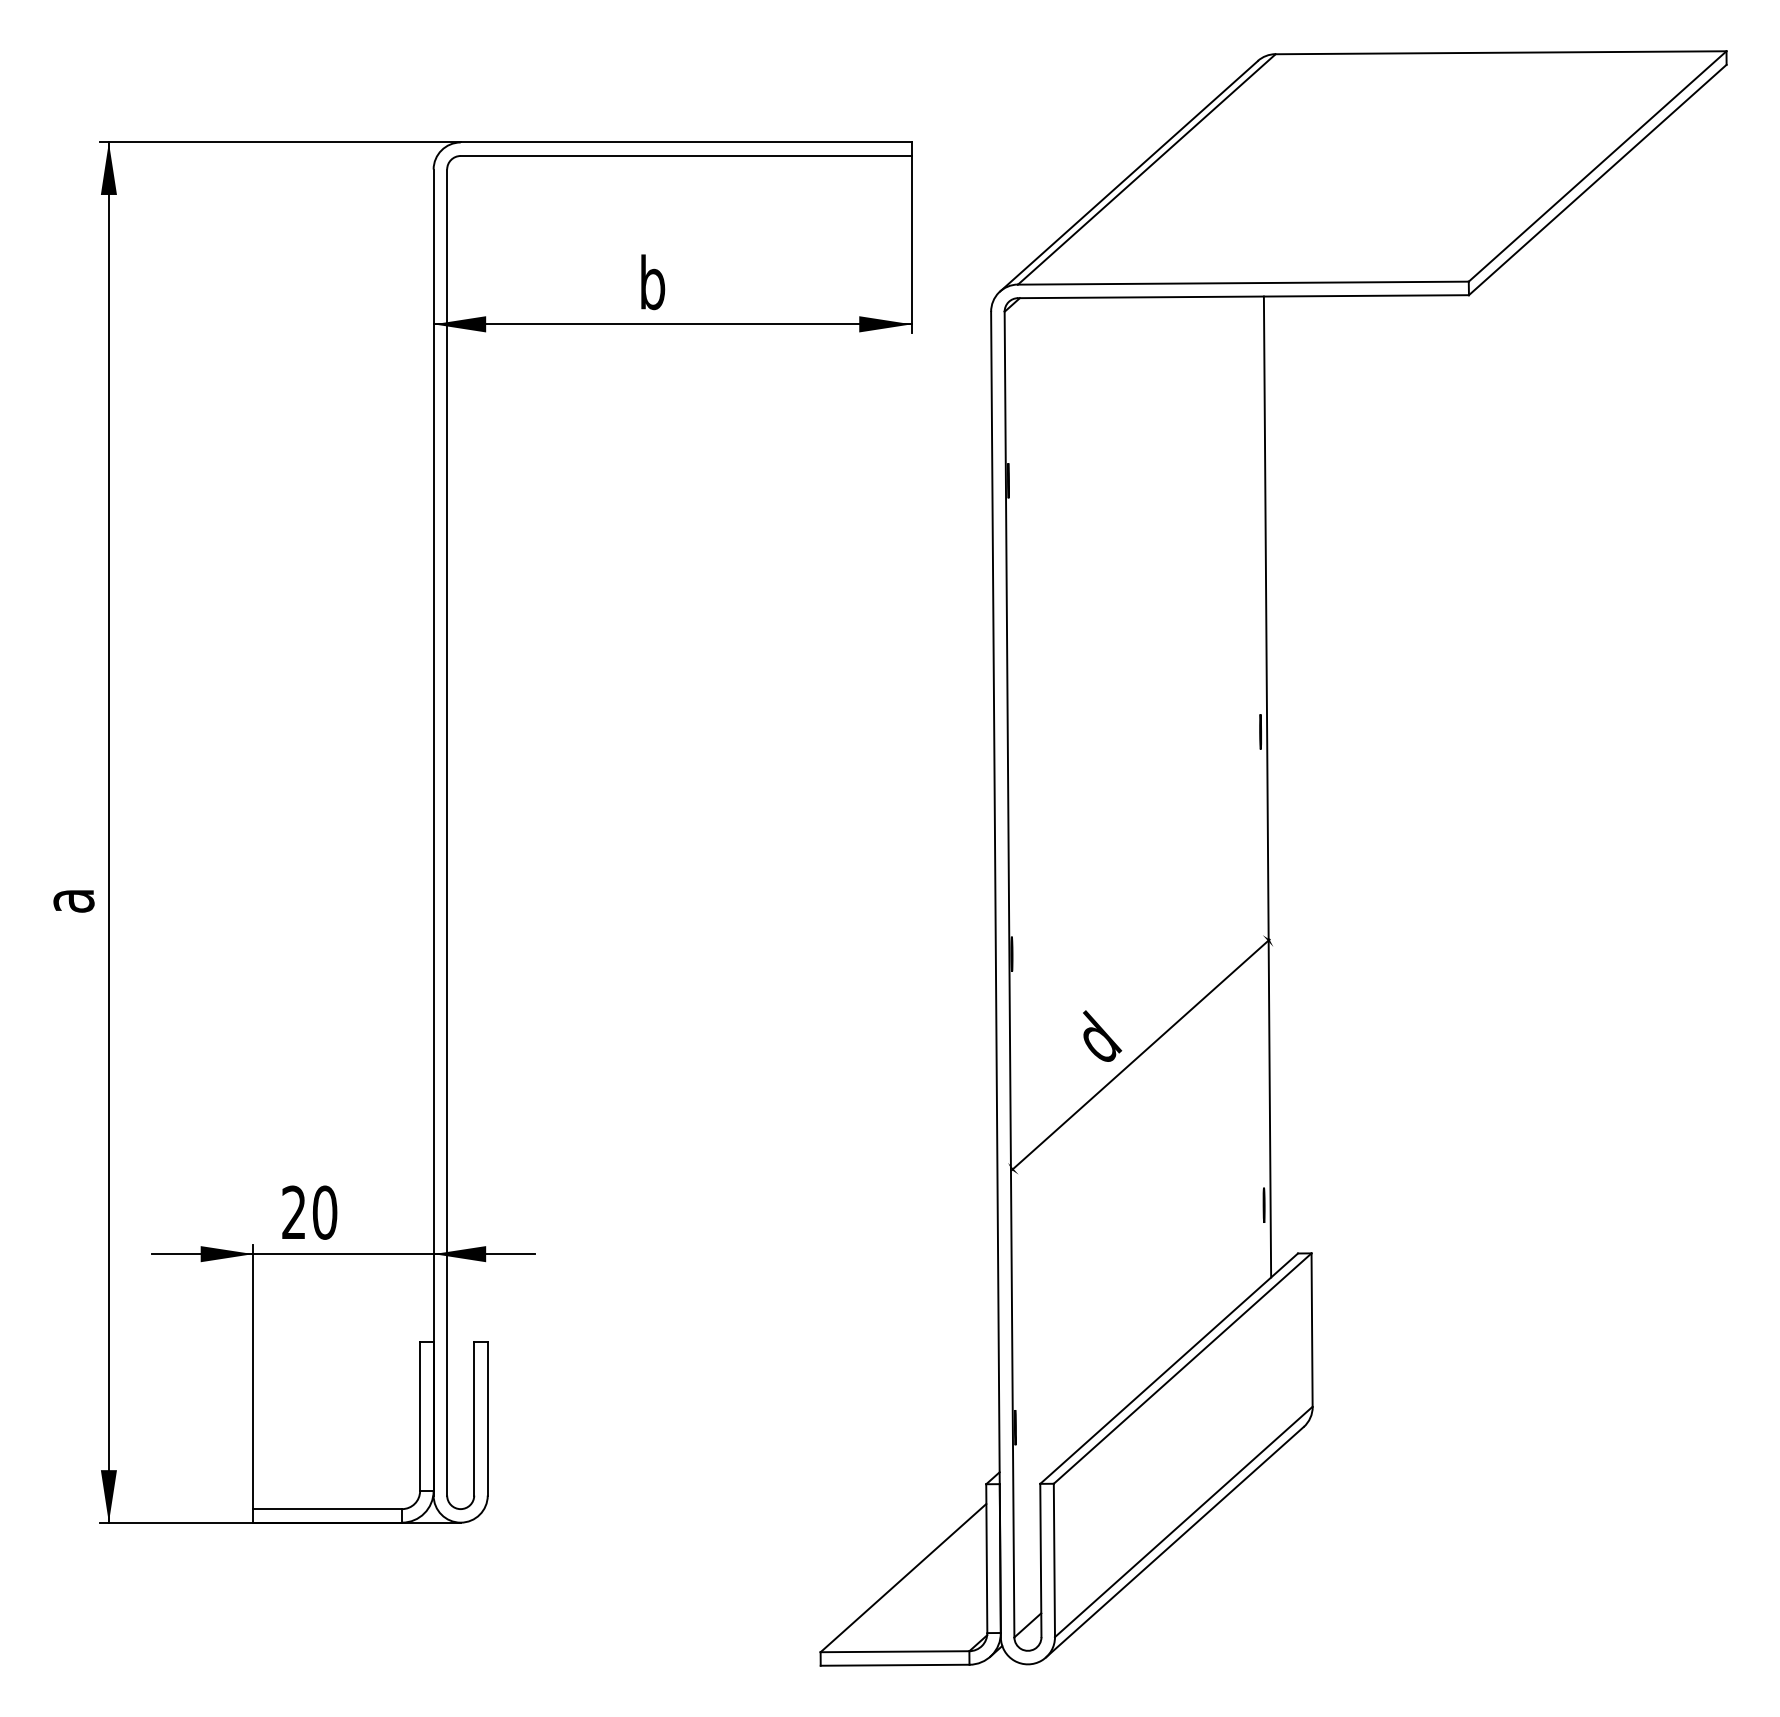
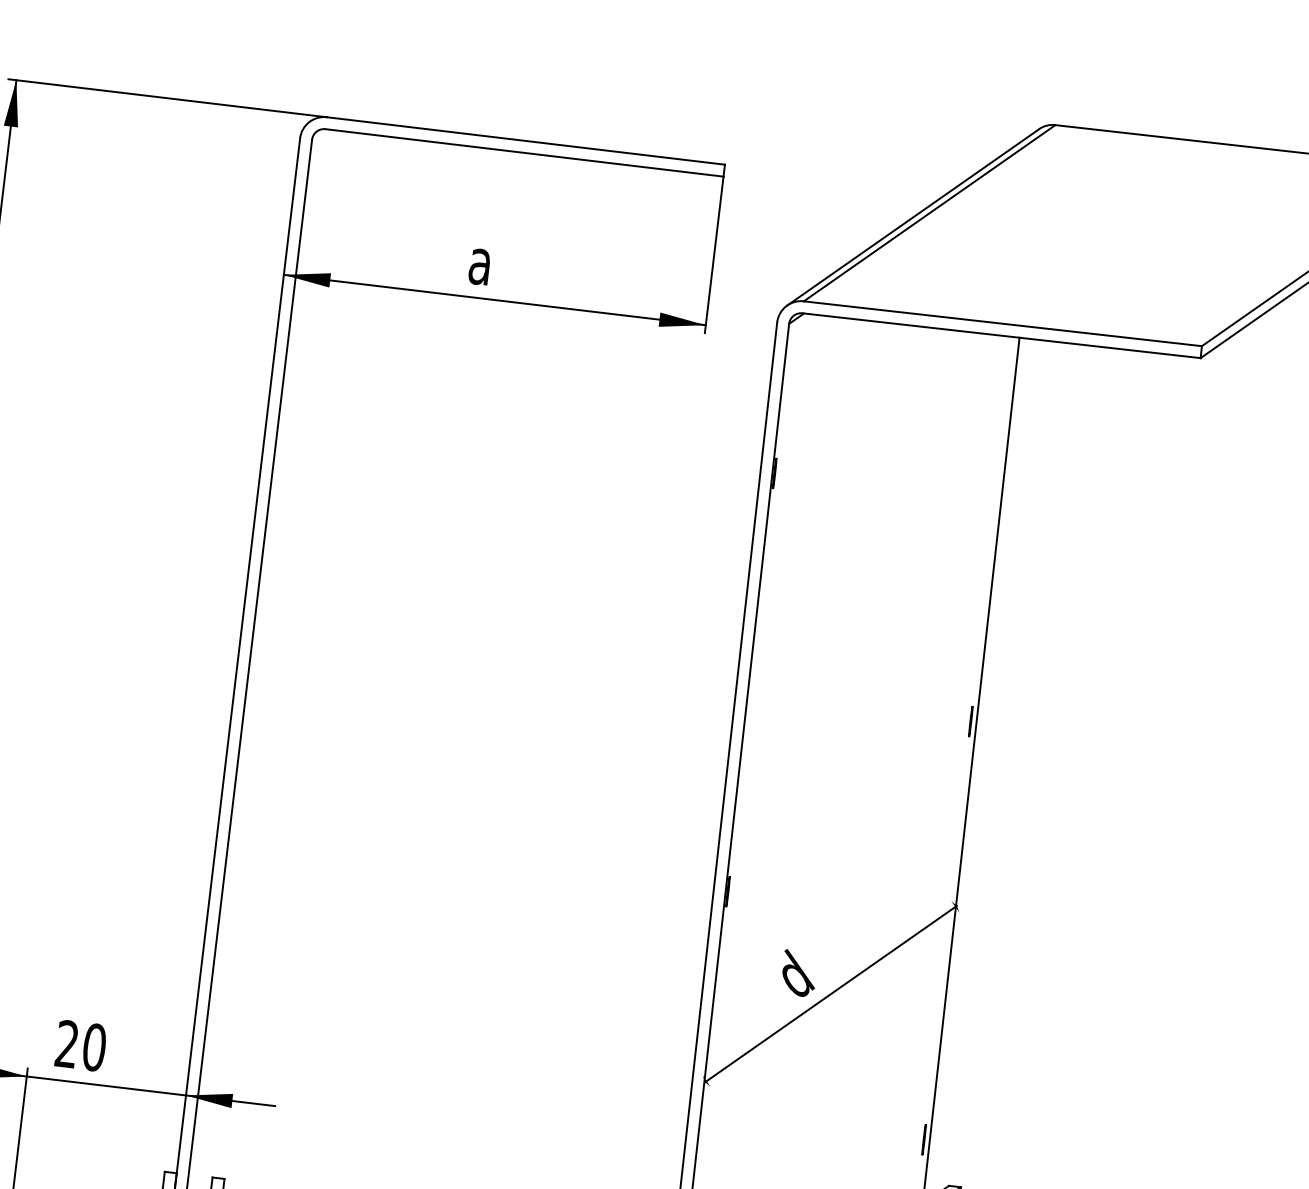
text: (652, 282) -> (481, 260), b -> a

